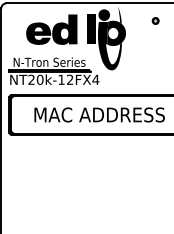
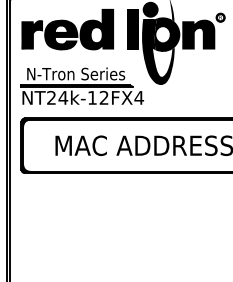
fill: (17, 33) -> (32, 34), added
fill: (139, 33) -> (198, 34), added
text: (39, 79) -> (62, 97), NT20k-12FX4 -> NT24k-12FX4

